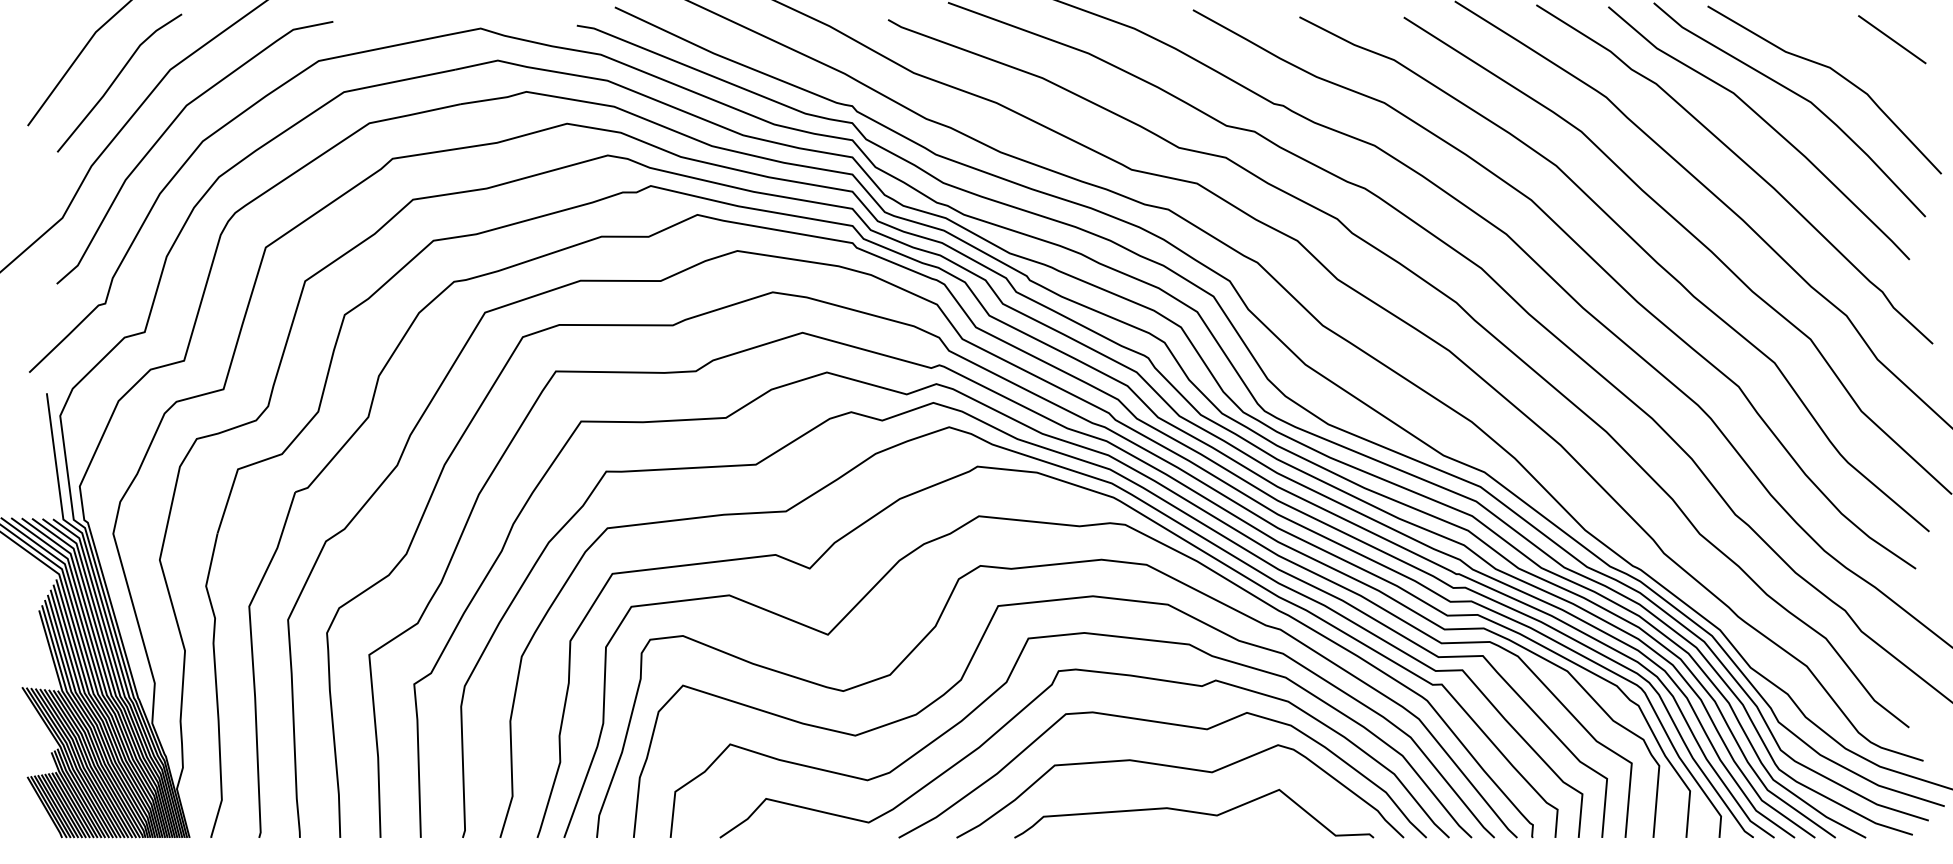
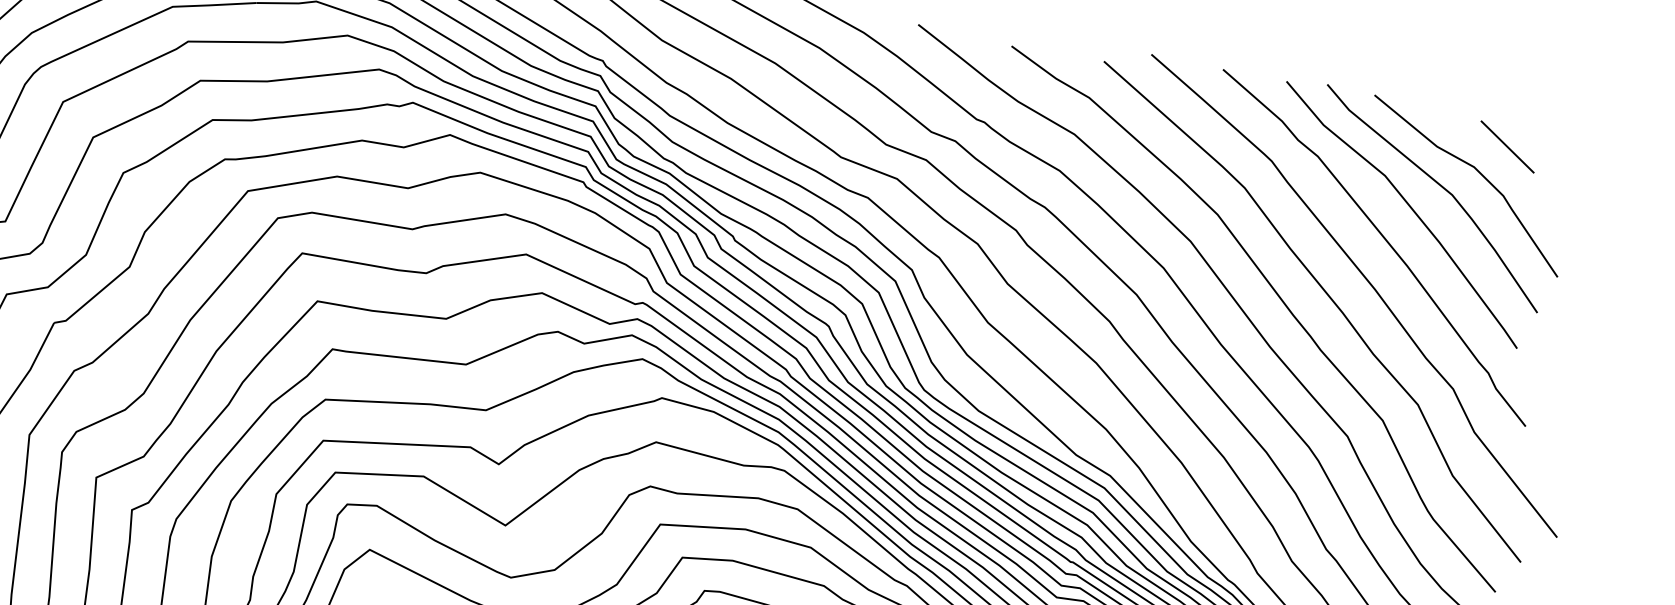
line: (1892, 39) -> (1507, 146), moved

